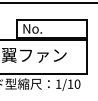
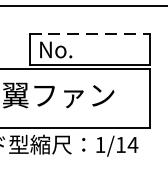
line: (52, 19) -> (90, 33), solid -> dashed
text: (77, 83) -> (132, 143), 1/10 -> 1/14

